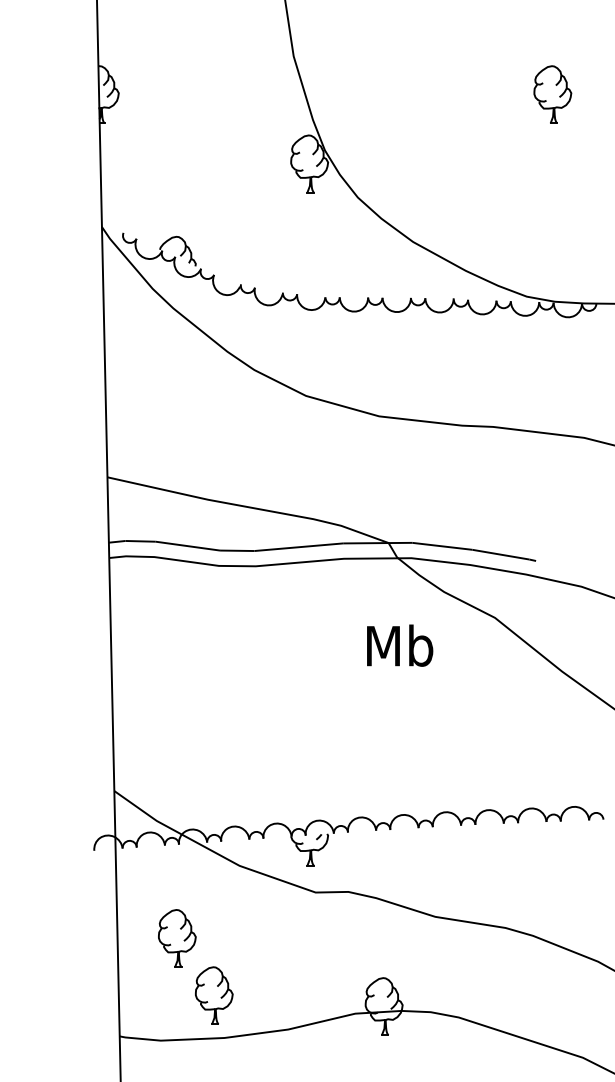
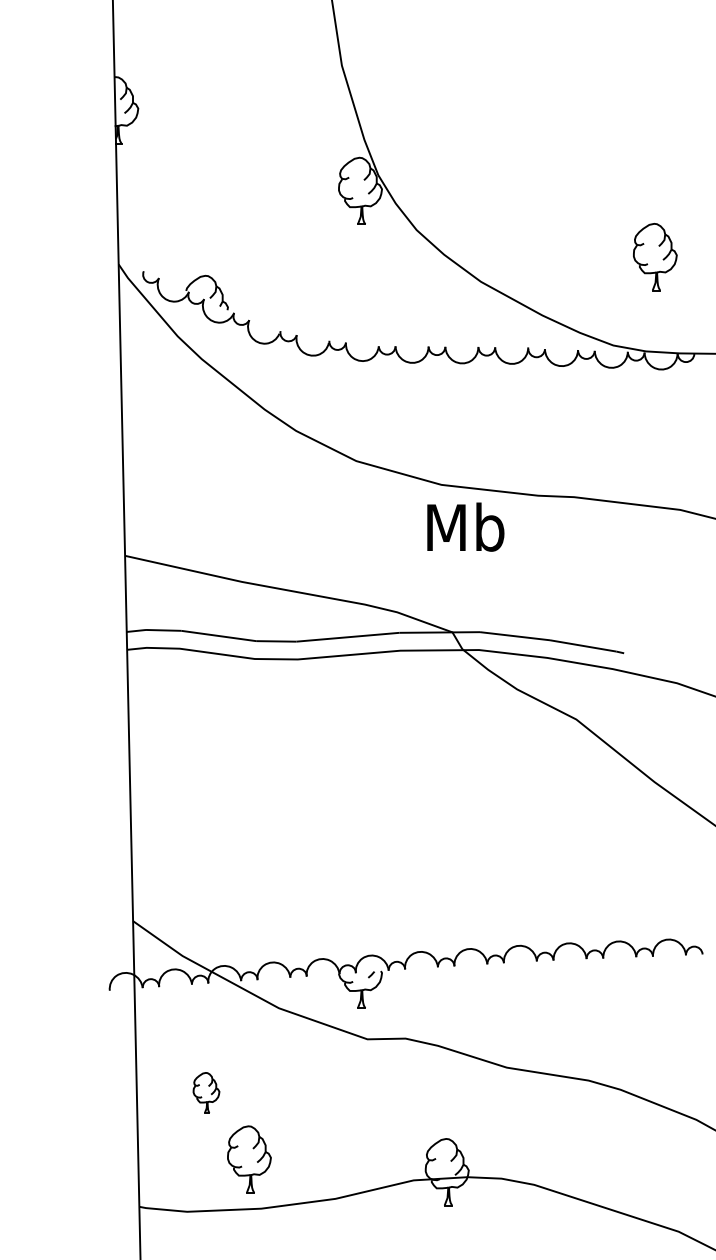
part: (552, 94) -> (654, 256), moved
text: (400, 645) -> (466, 526), moved
part: (177, 938) -> (206, 1092), size x0.6

